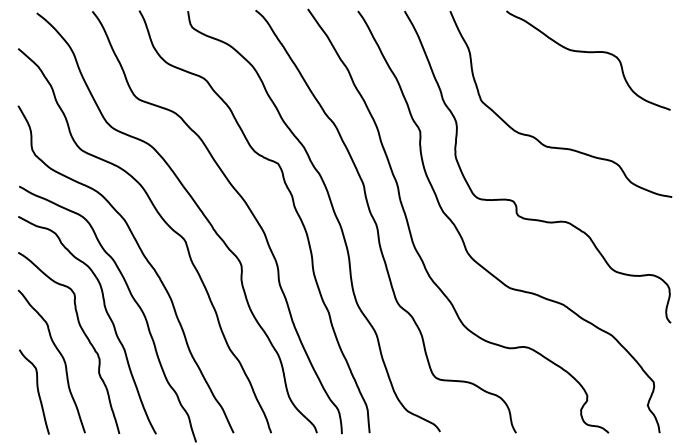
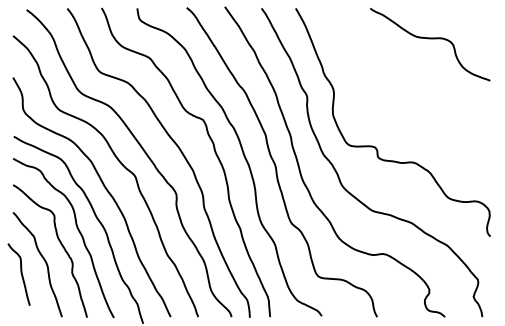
curve: (537, 138) -> (392, 101), removed
curve: (37, 391) -> (21, 274), moved

